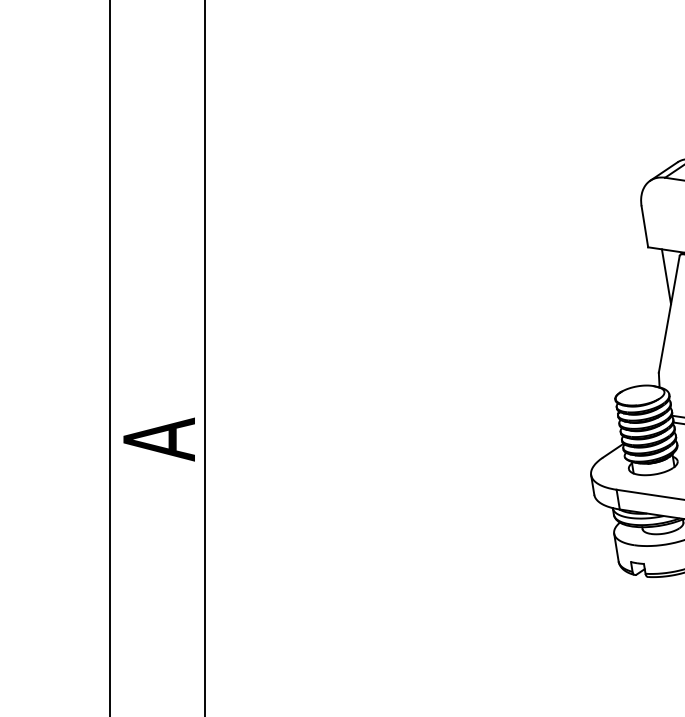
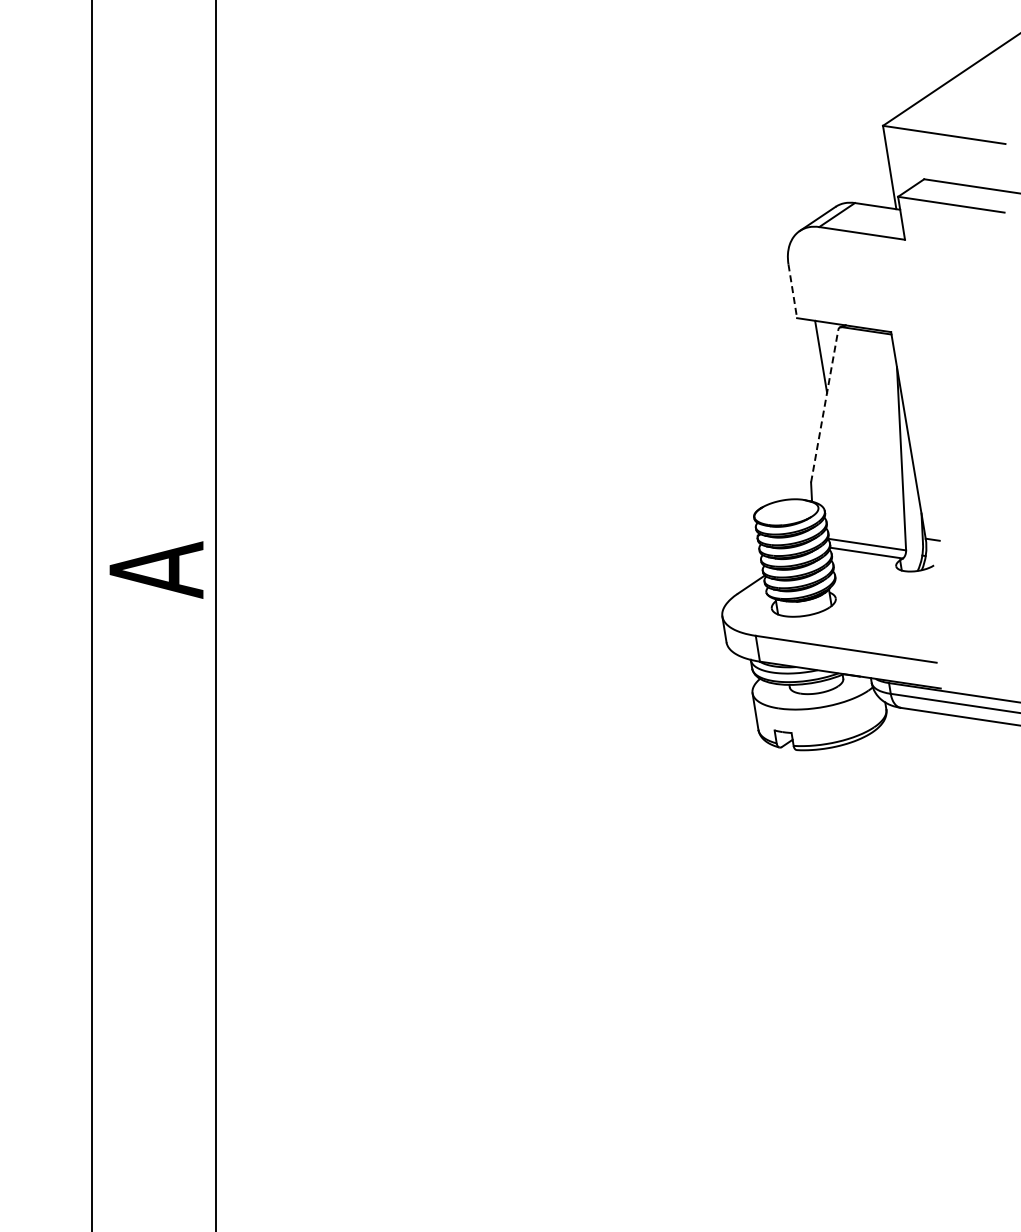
line: (644, 226) -> (792, 291), solid -> dashed
line: (669, 313) -> (824, 405), solid -> dashed

